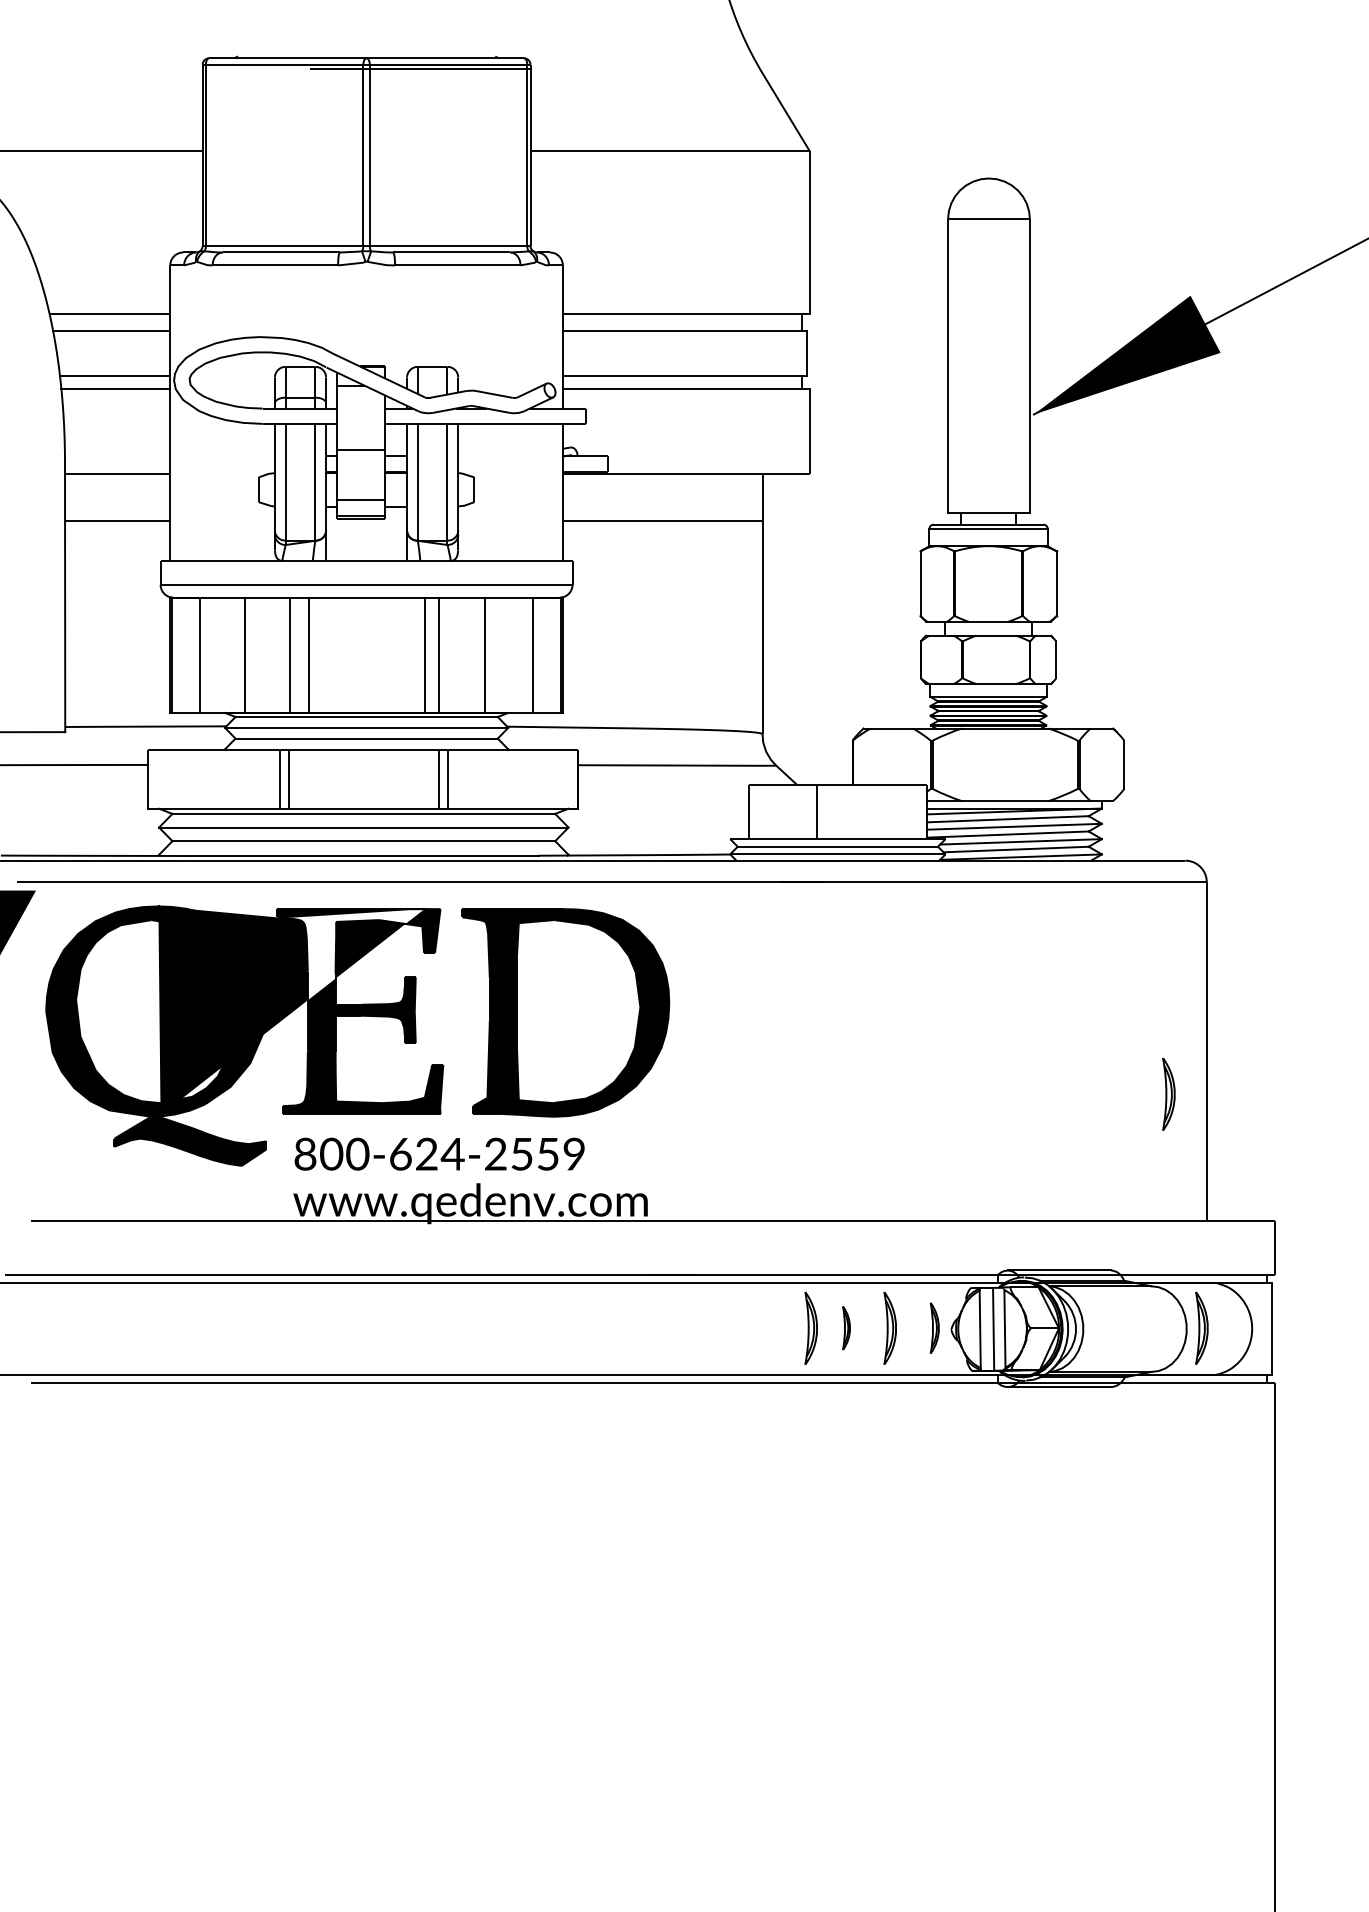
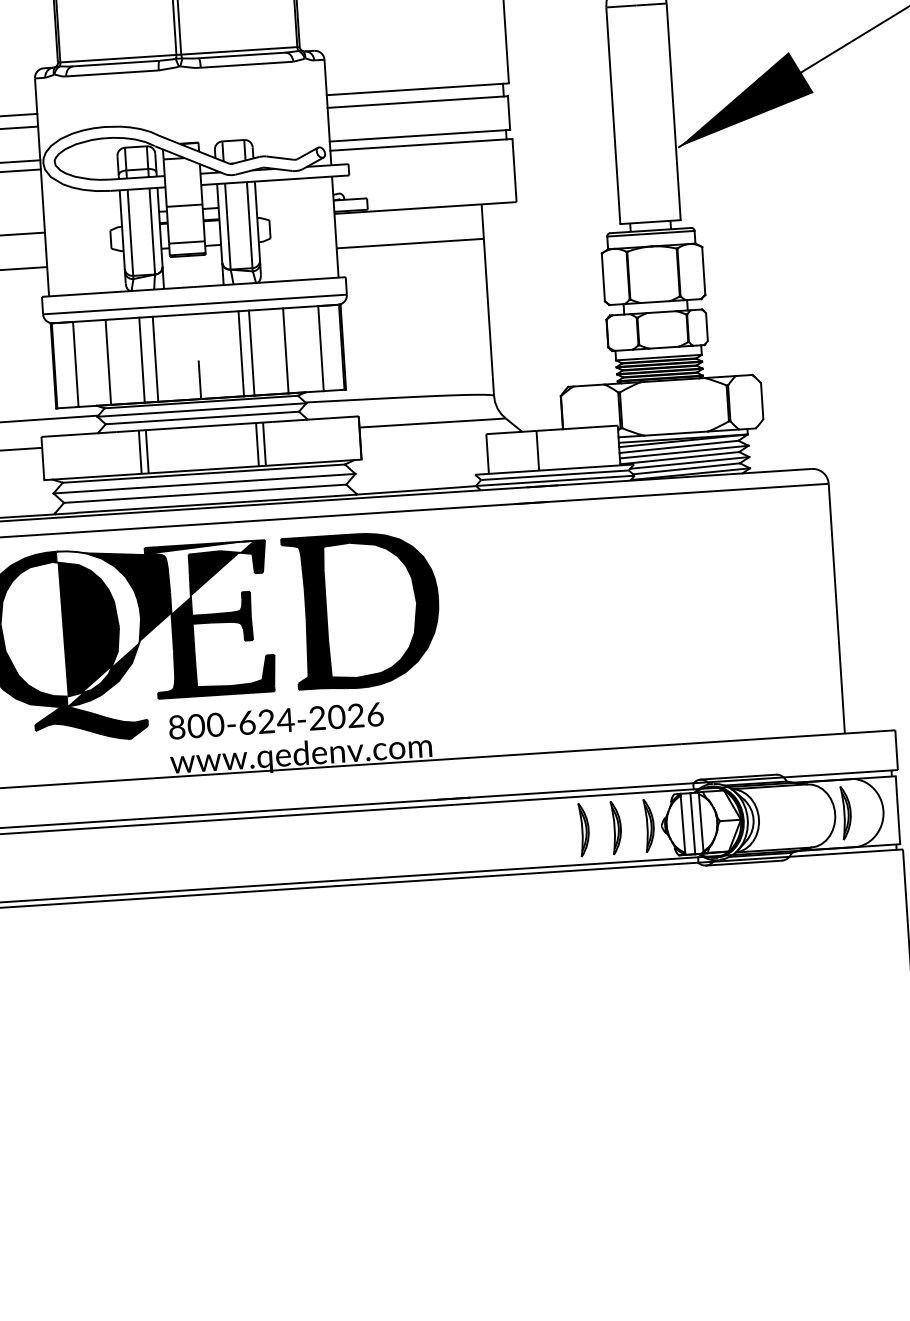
line: (366, 686) -> (199, 379), added
part: (1168, 1093) -> (810, 641), removed
text: (547, 1153) -> (355, 715), 800-624-2559 -> 800-624-2026
part: (810, 1327) -> (557, 831), removed
part: (846, 1327) -> (584, 829), size x1.67
part: (934, 1327) -> (649, 825), size x1.43

